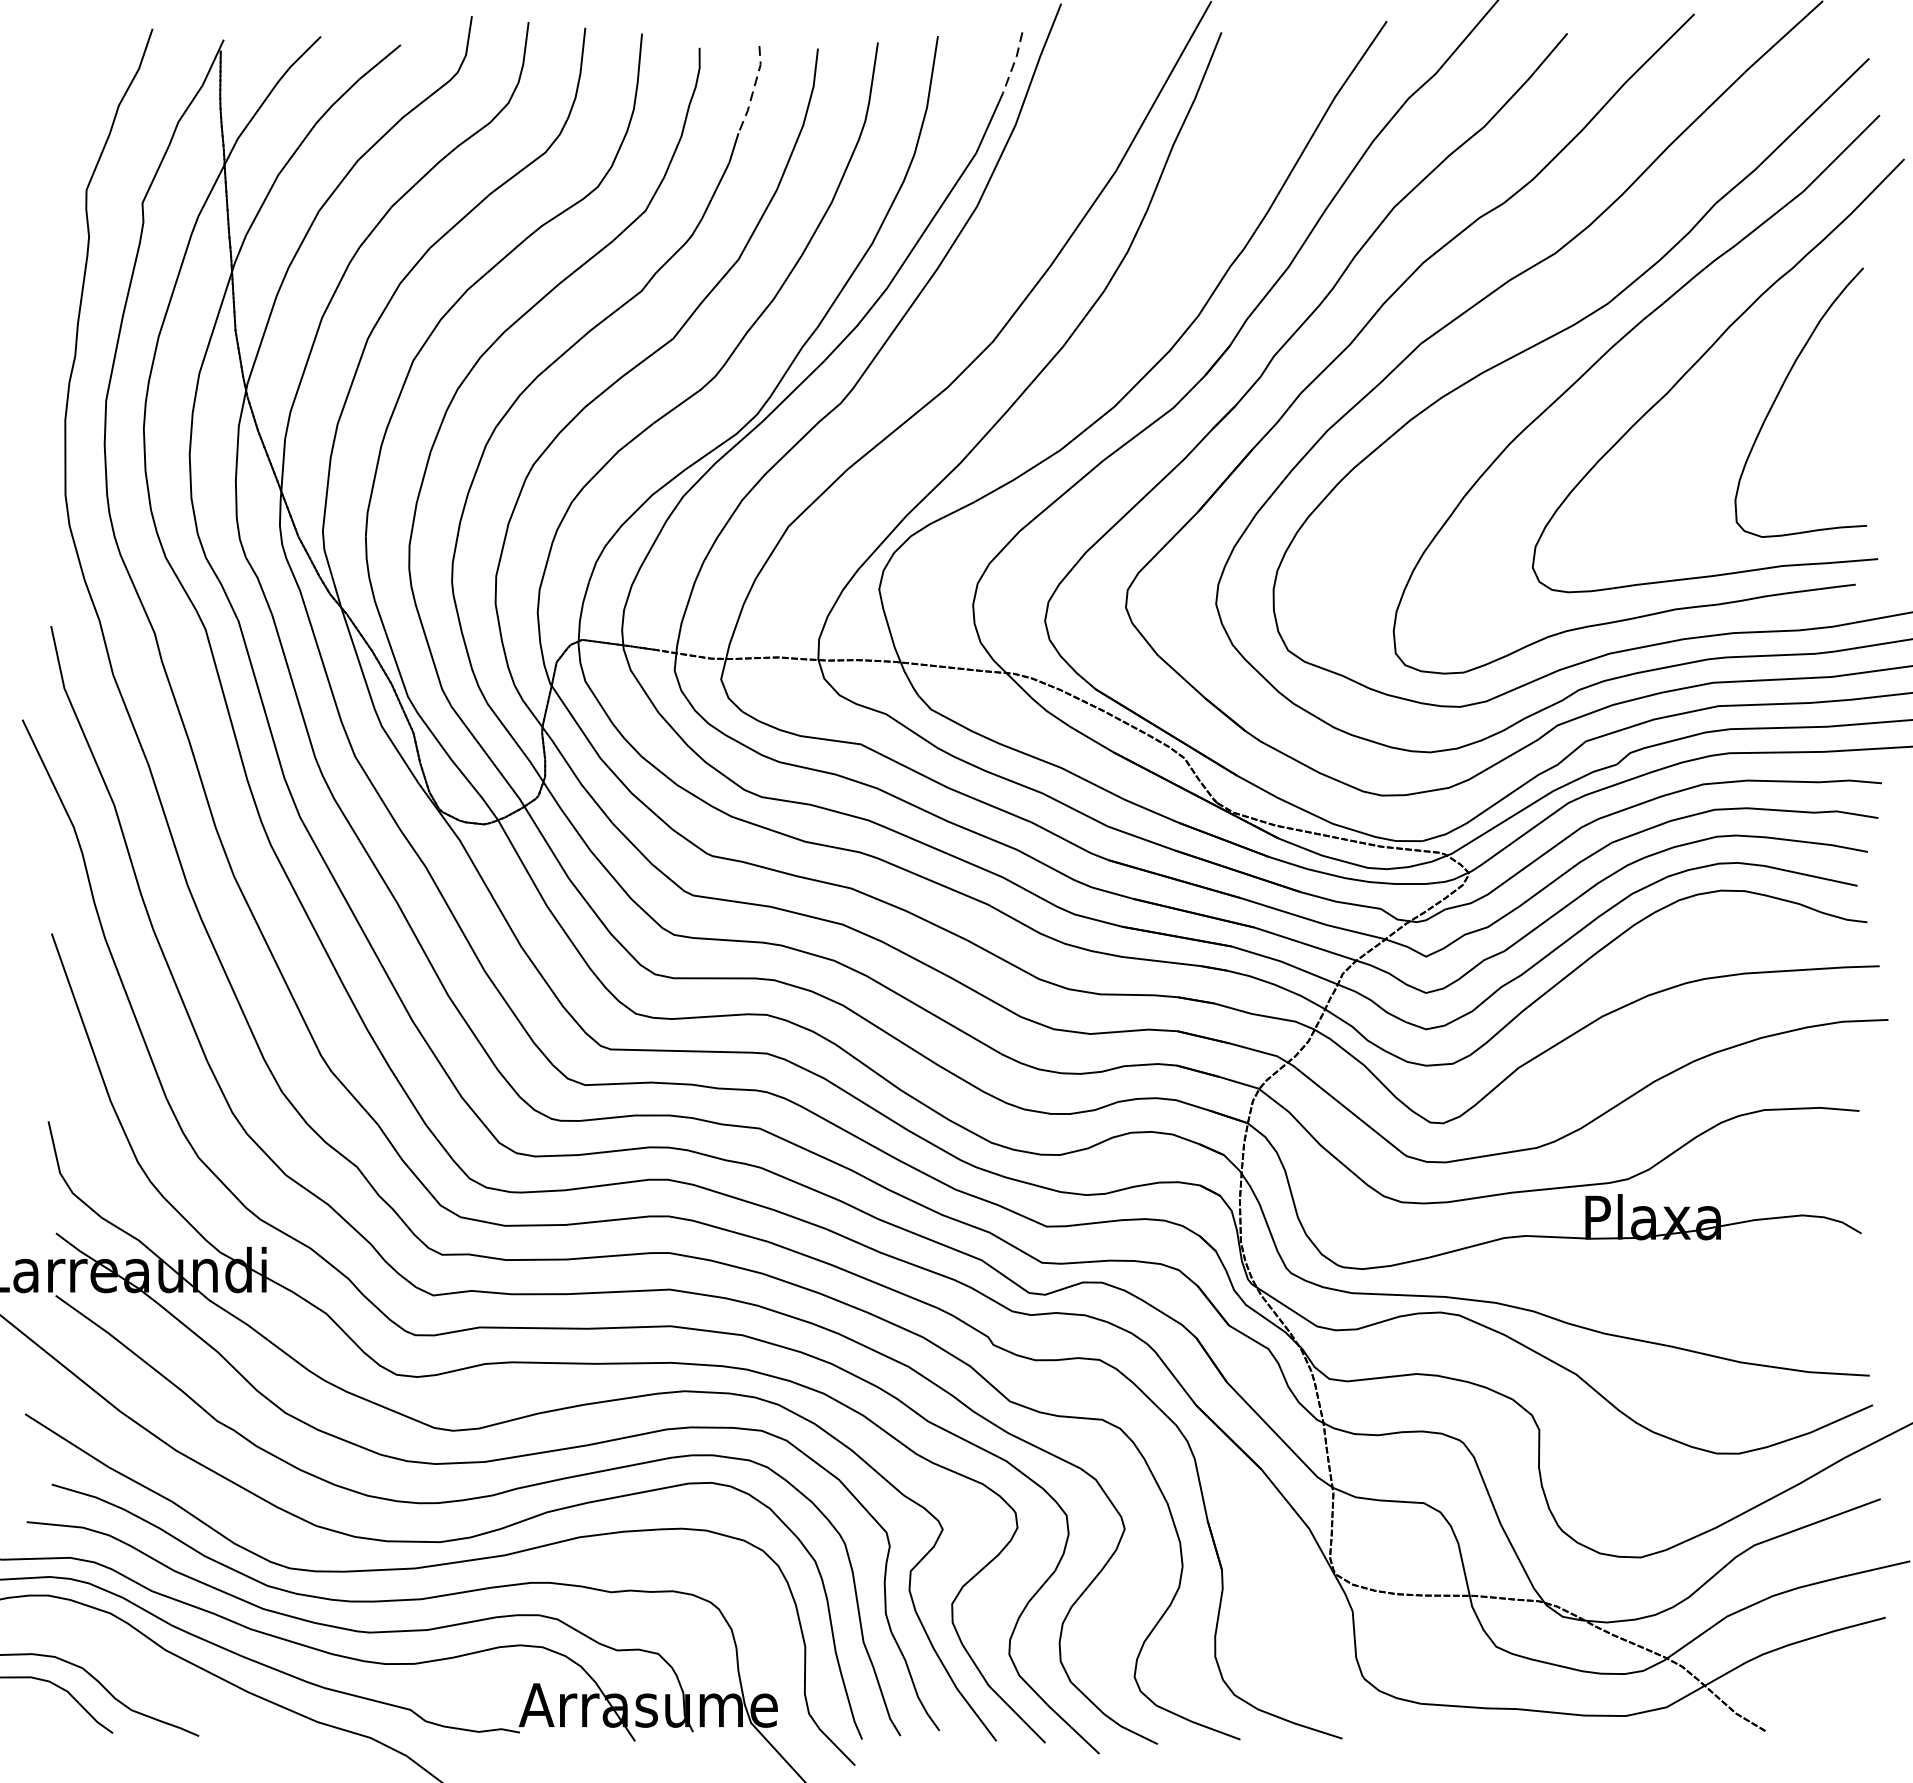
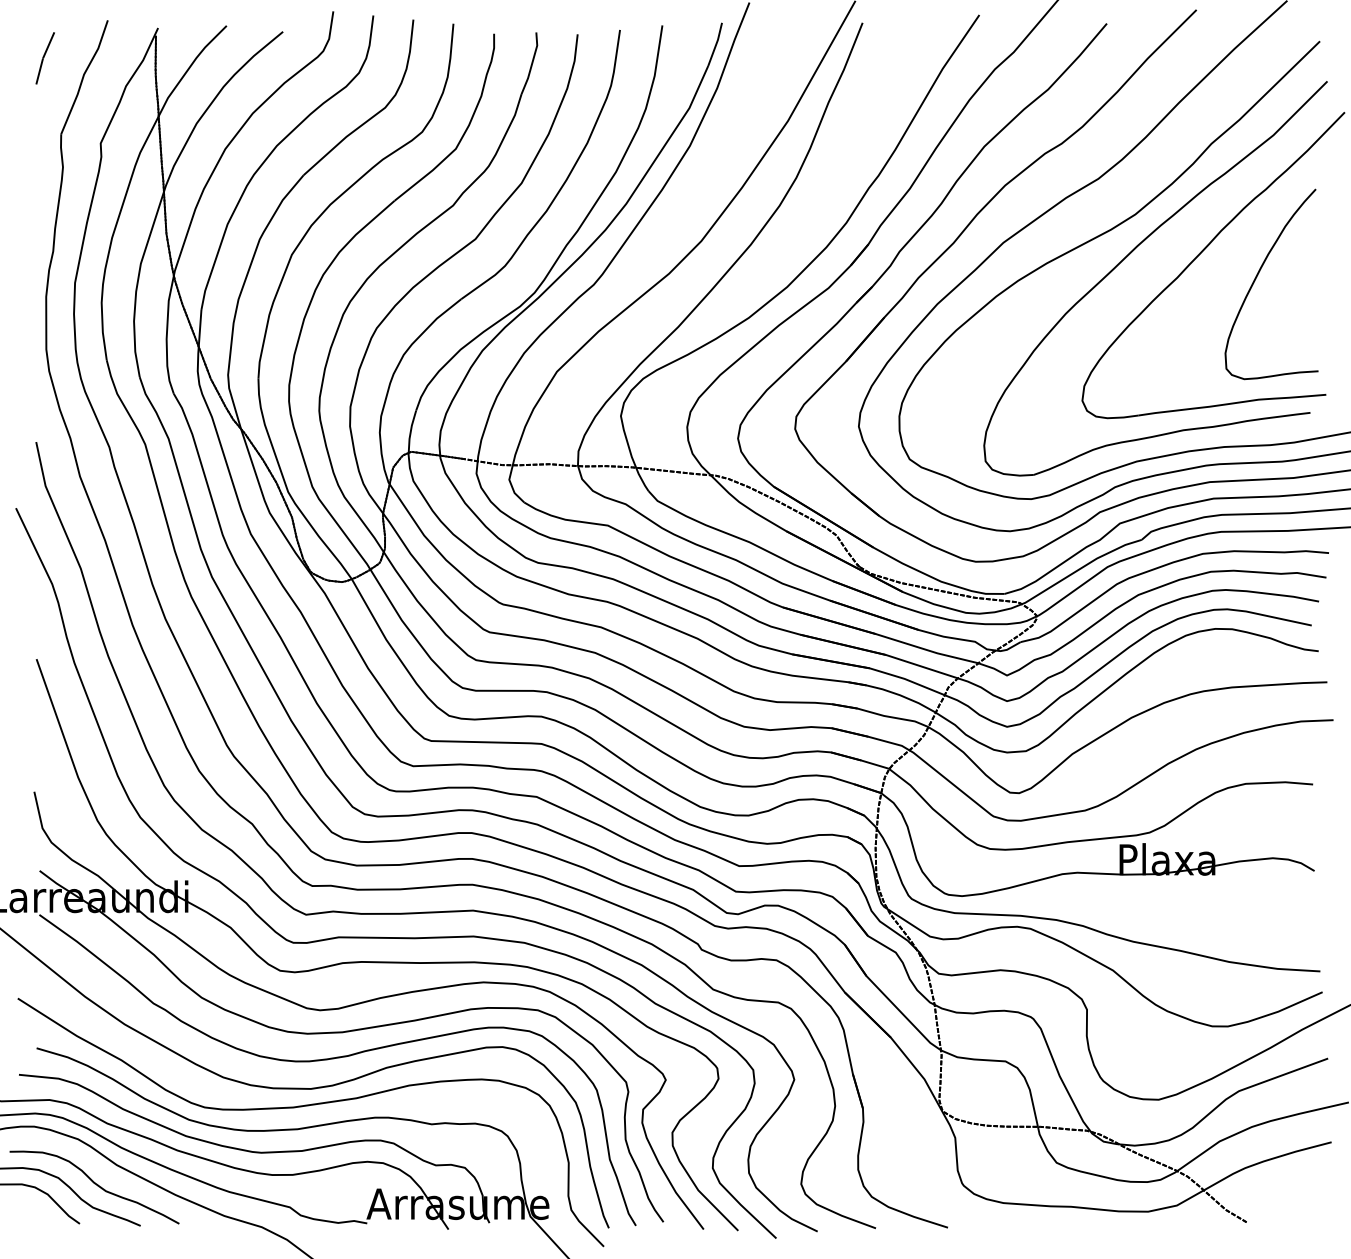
line: (1014, 63) -> (716, 44), dashed -> solid
part: (62, 82) -> (44, 58), added
line: (753, 89) -> (532, 63), dashed -> solid
curve: (136, 1678) -> (96, 1185), added

